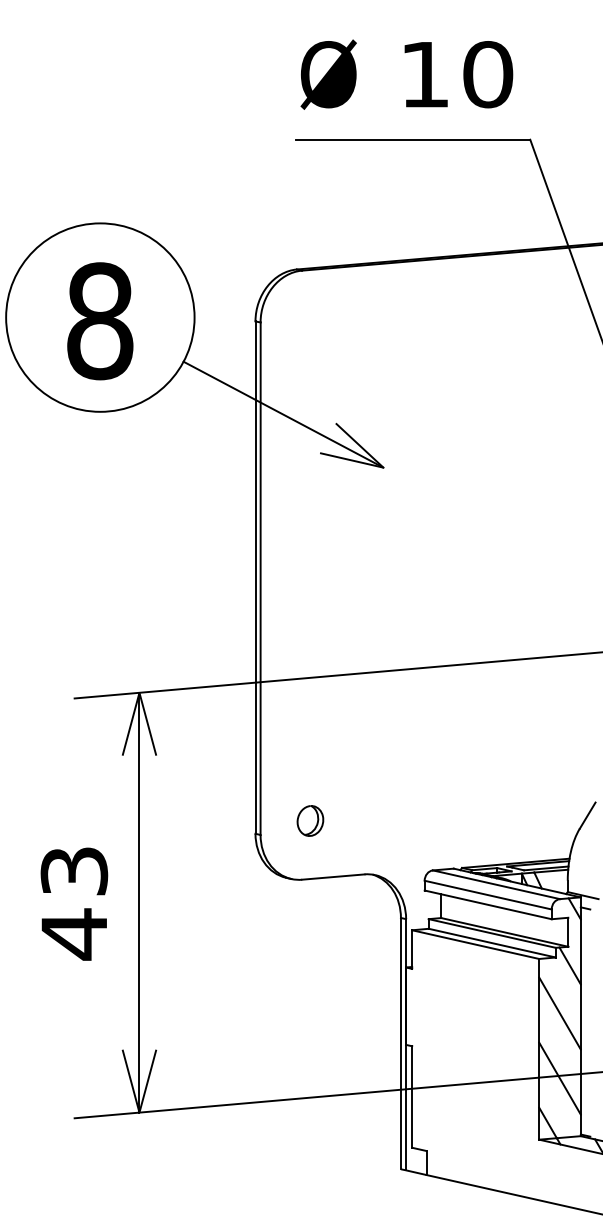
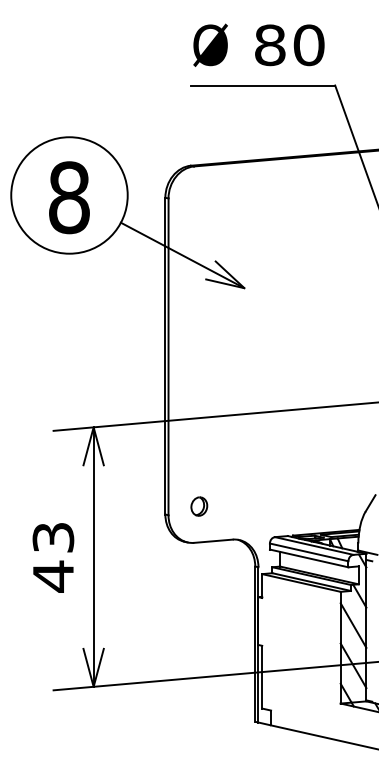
text: (425, 74) -> (270, 45), 10 -> 80

